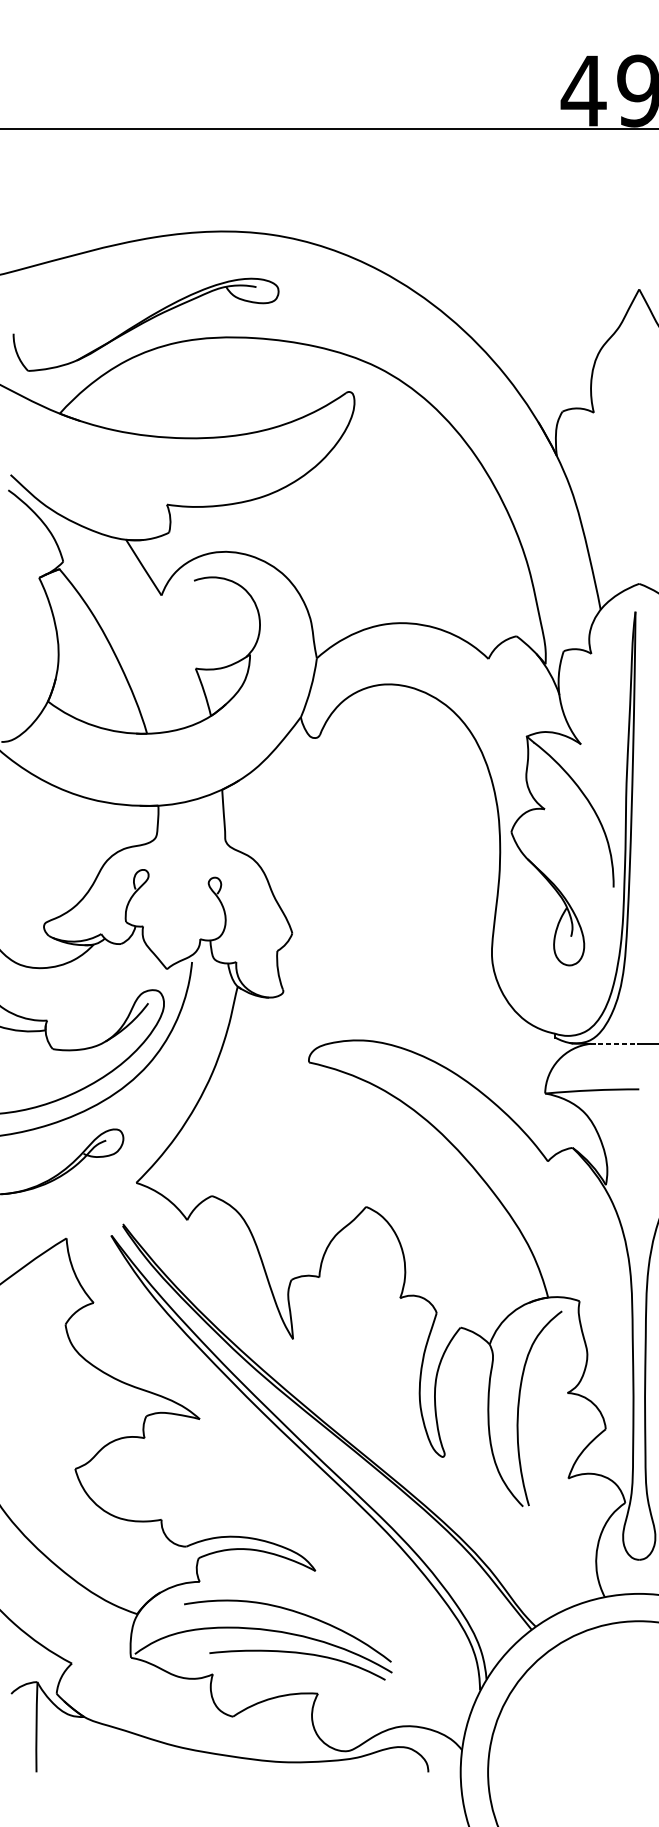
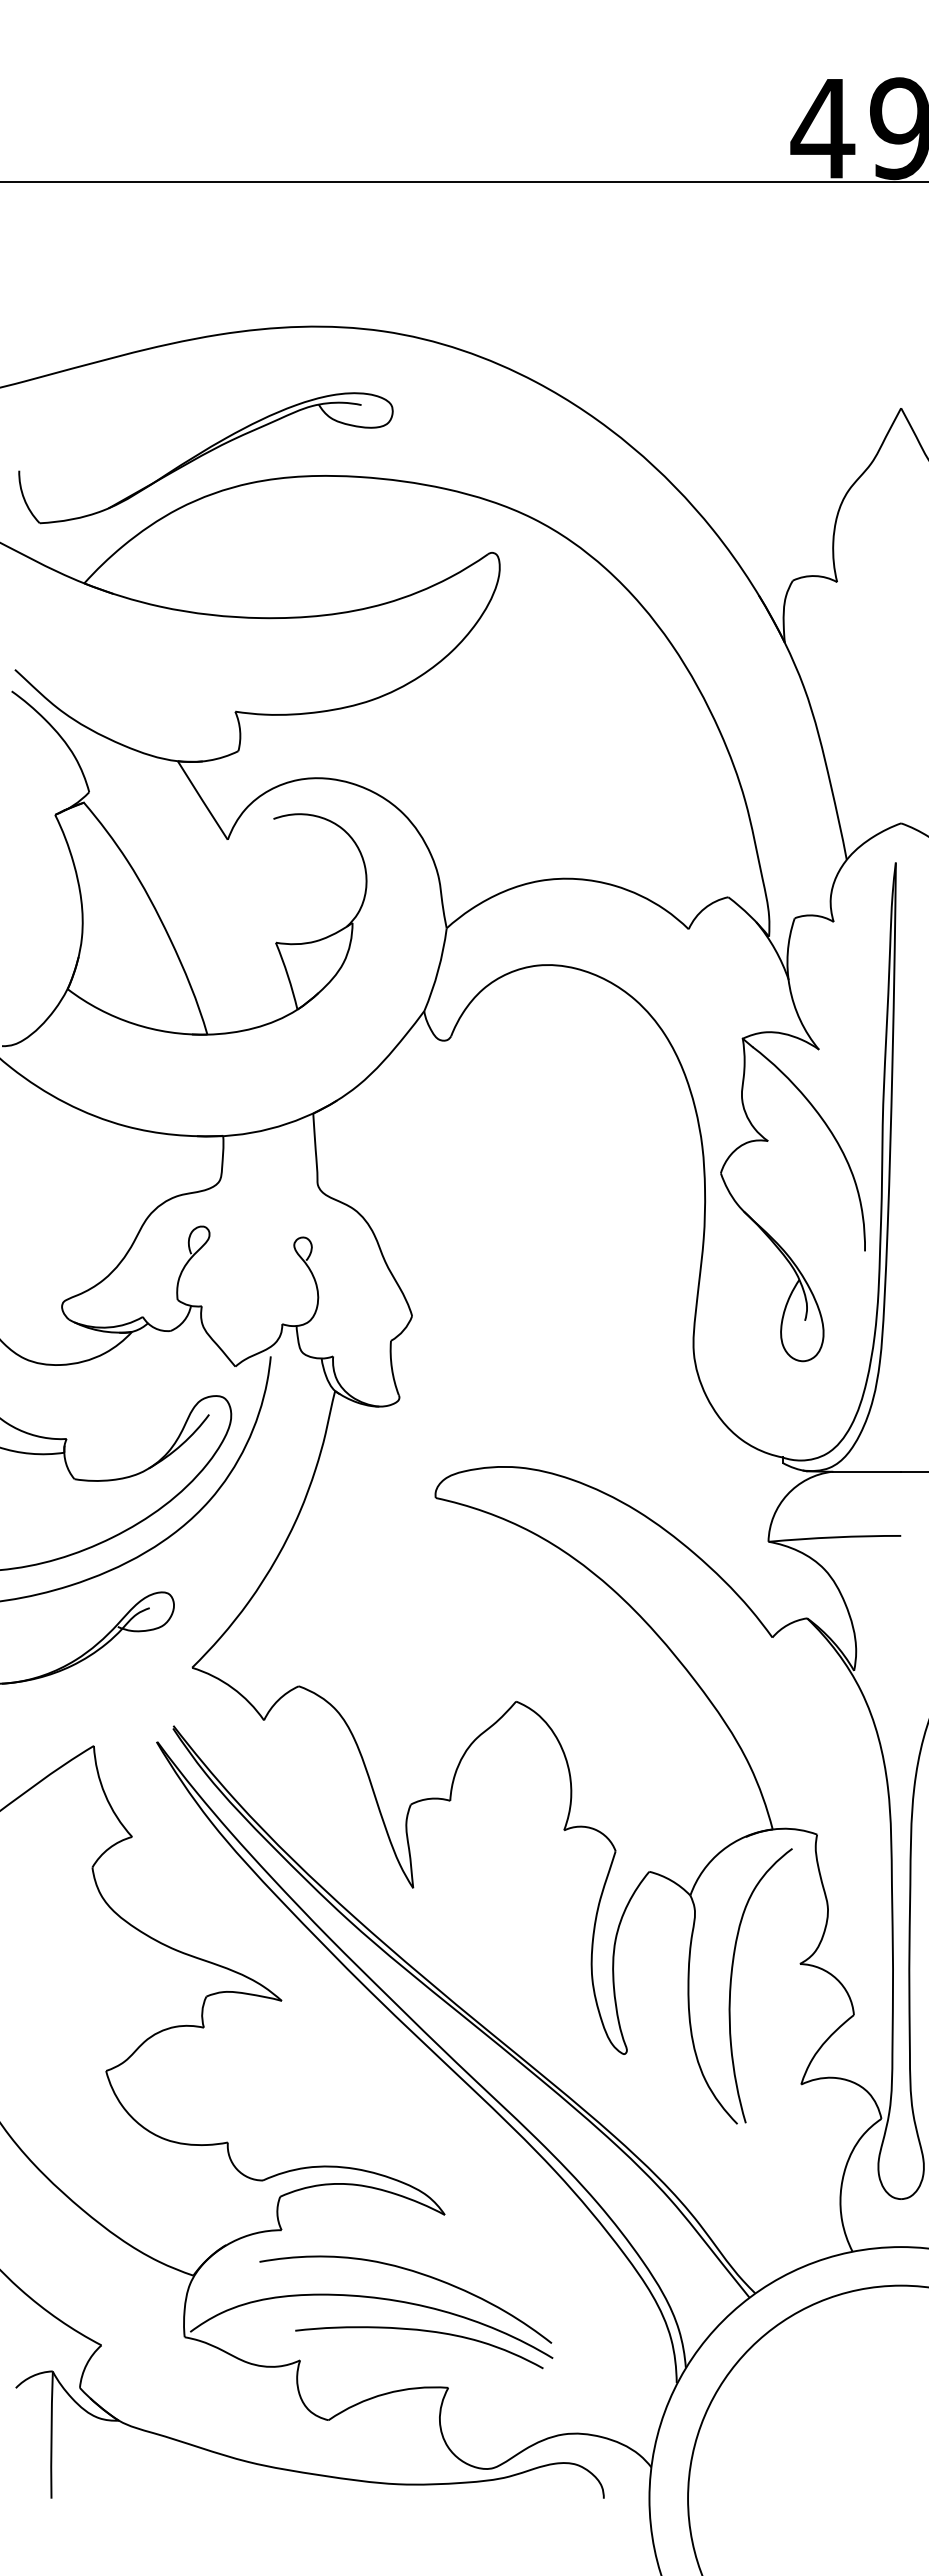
line: (615, 1043) -> (867, 1471), dashed -> solid

